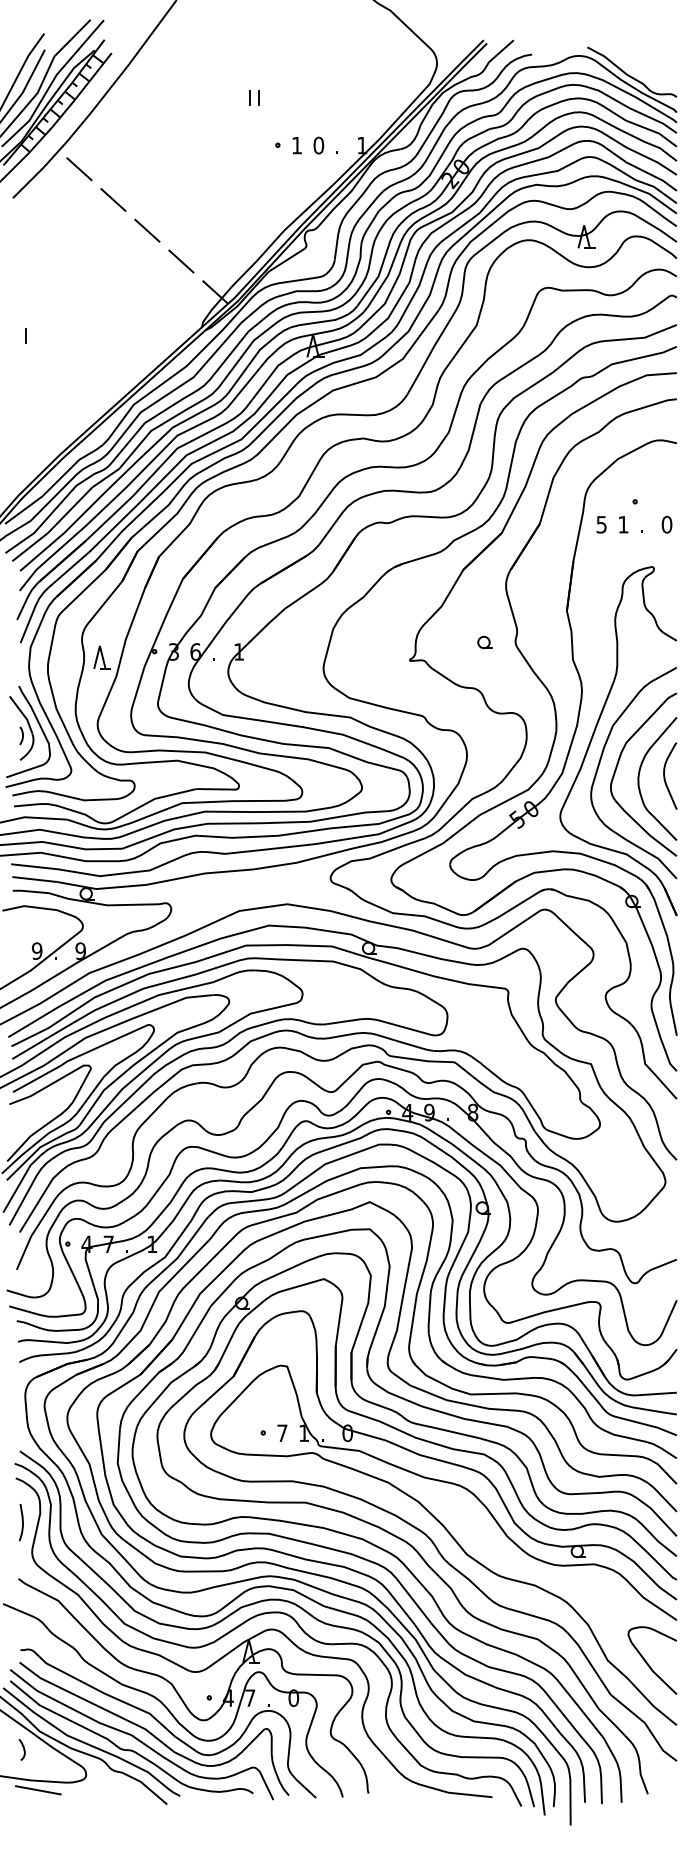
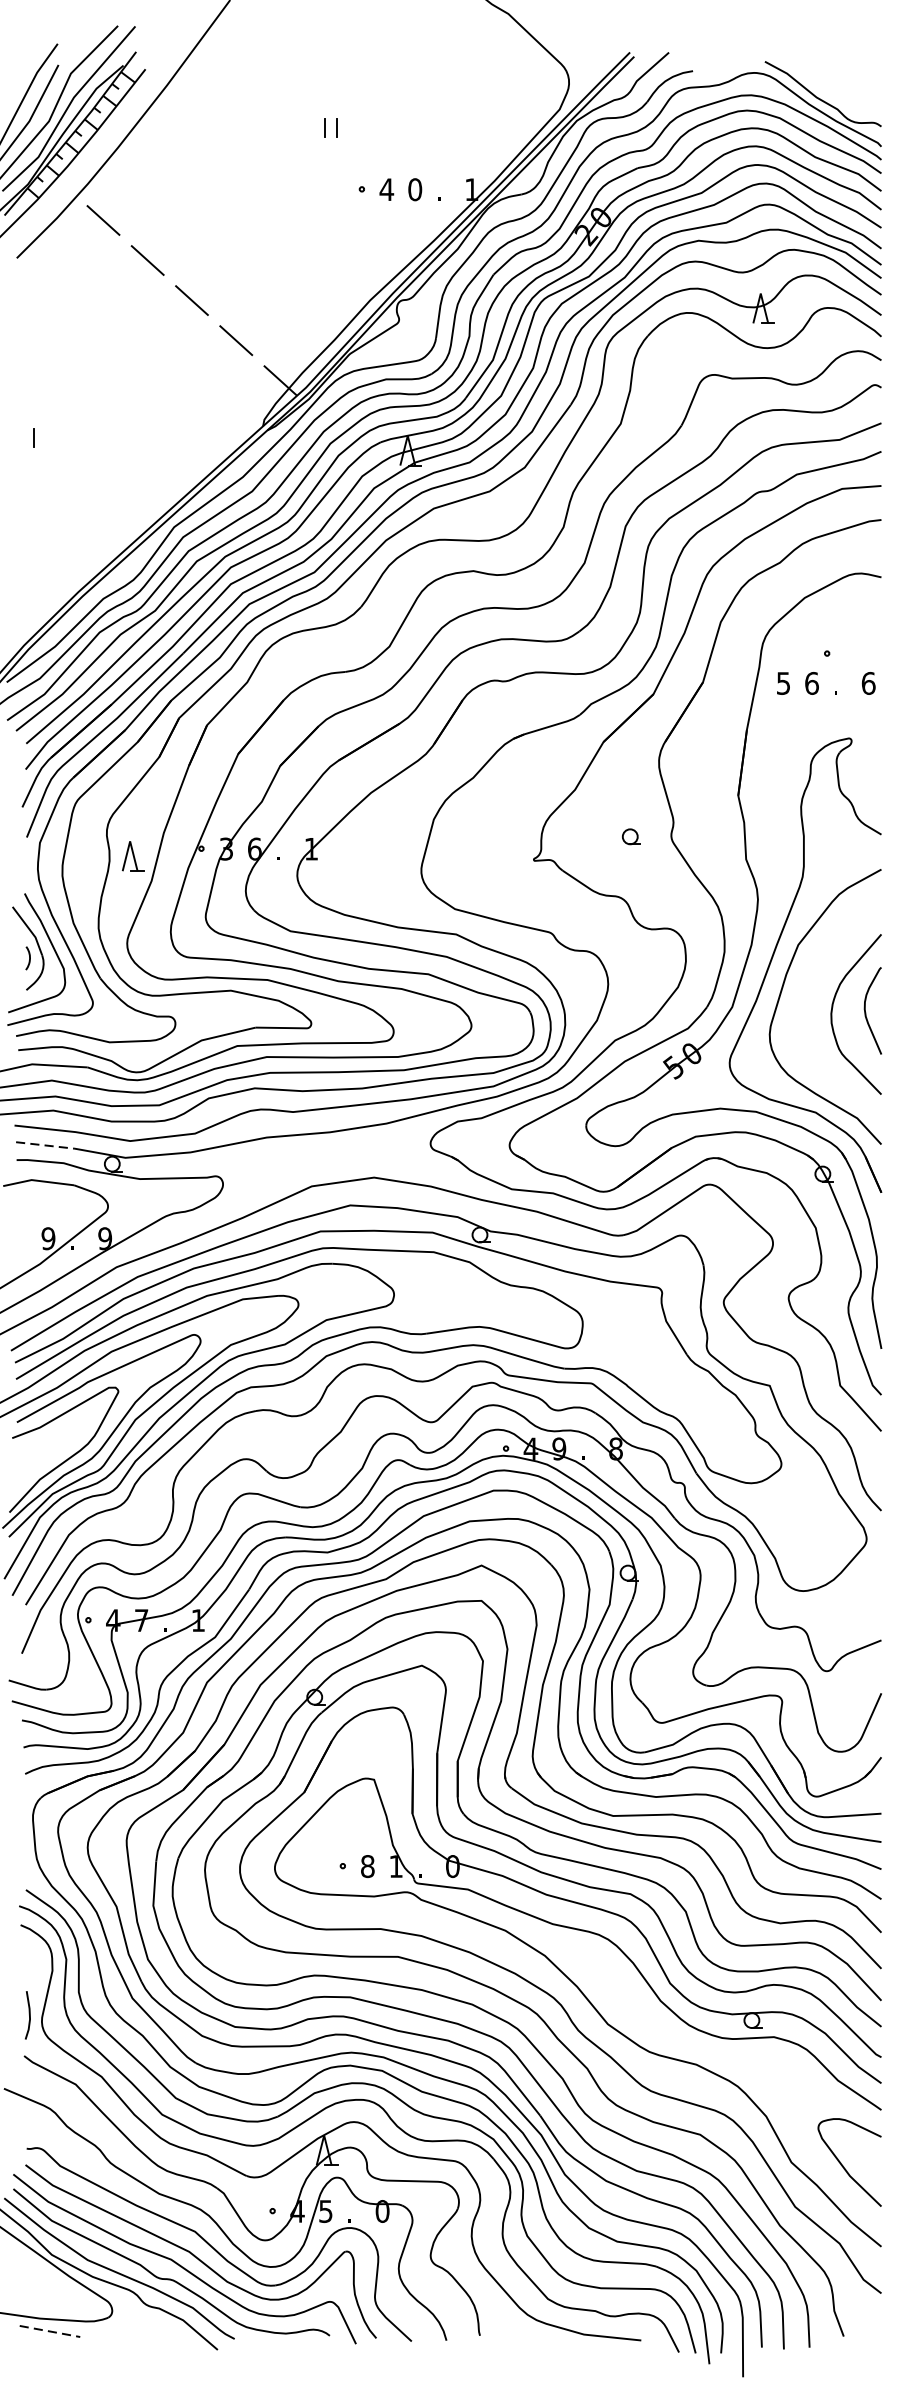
text: (296, 145) -> (386, 189), 1 -> 4
text: (623, 524) -> (811, 683), 1 -> 6
text: (667, 524) -> (869, 683), 0 -> 6
curve: (618, 764) -> (805, 995), removed
line: (34, 879) -> (44, 1145), solid -> dashed
text: (282, 1433) -> (367, 1866), 7 -> 8
curve: (22, 1522) -> (29, 2015), moved
text: (250, 1697) -> (326, 2210), 7 -> 5
curve: (23, 1749) -> (30, 2278), removed
line: (38, 1790) -> (50, 2331), solid -> dashed

